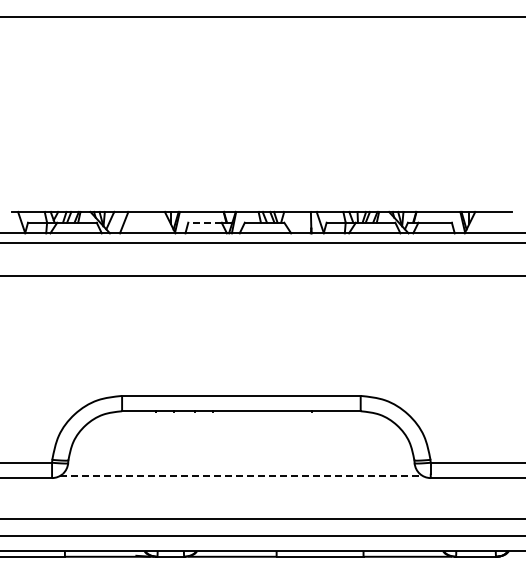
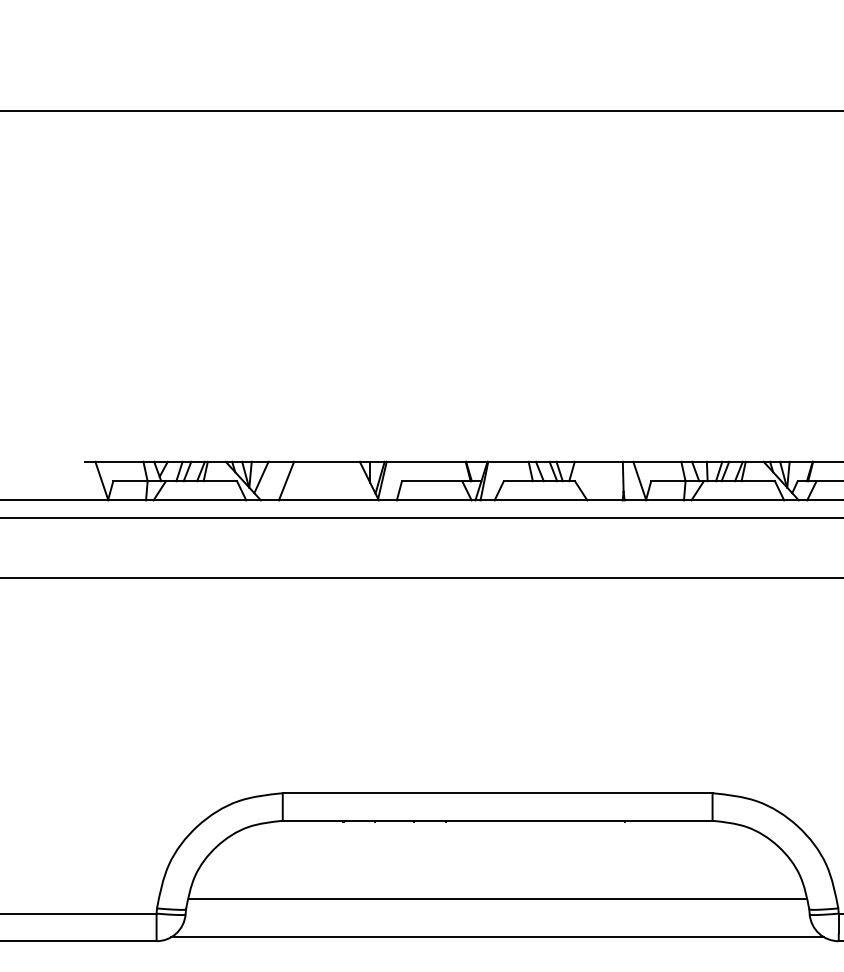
line: (205, 222) -> (432, 480), dashed -> solid
line: (241, 454) -> (497, 898), added
line: (241, 475) -> (497, 936), dashed -> solid

